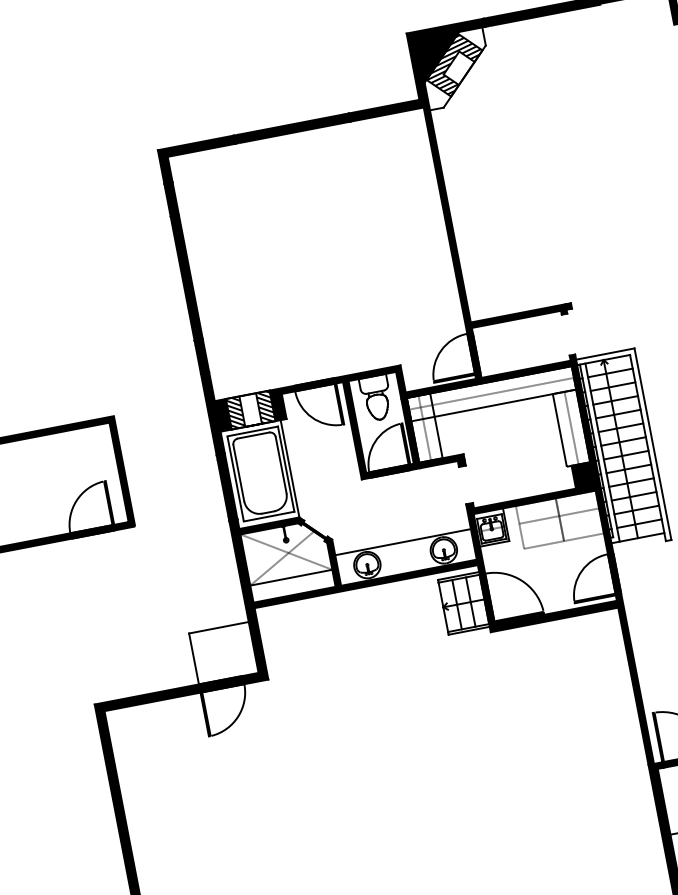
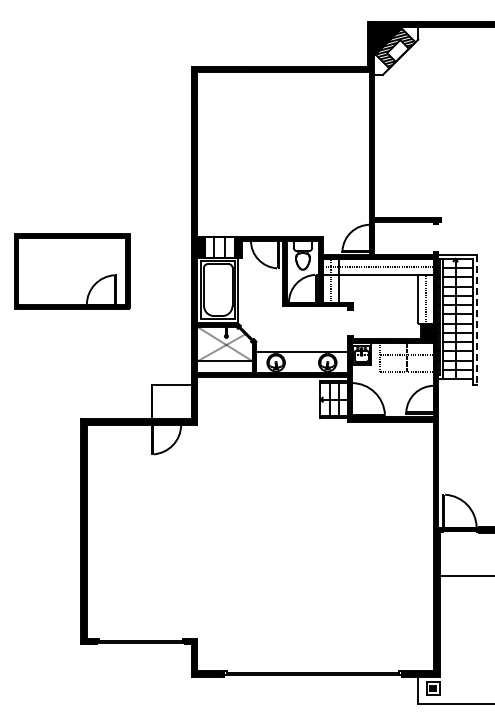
hatch: (250, 409) -> (219, 246), removed
line: (653, 443) -> (477, 319), solid -> dashed

